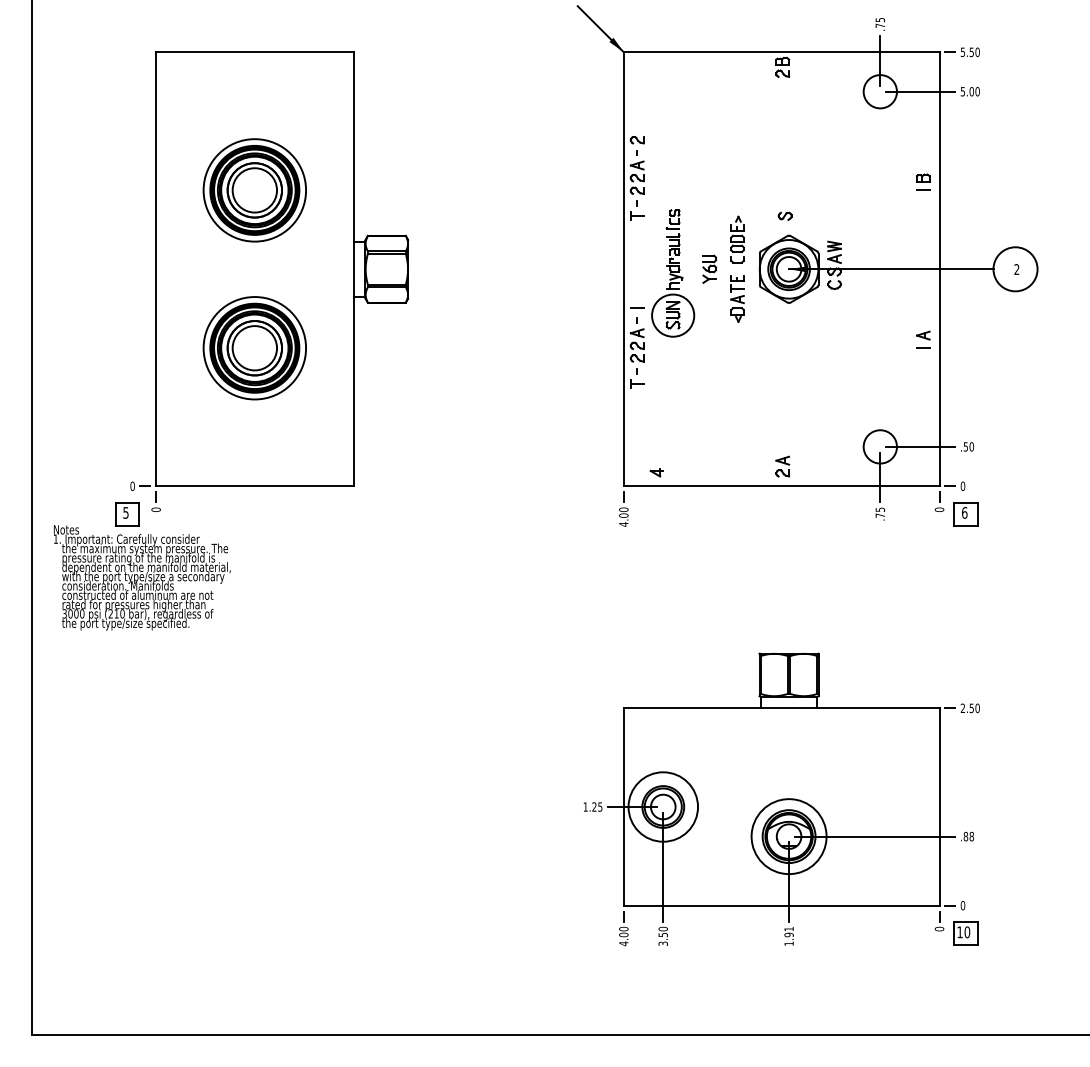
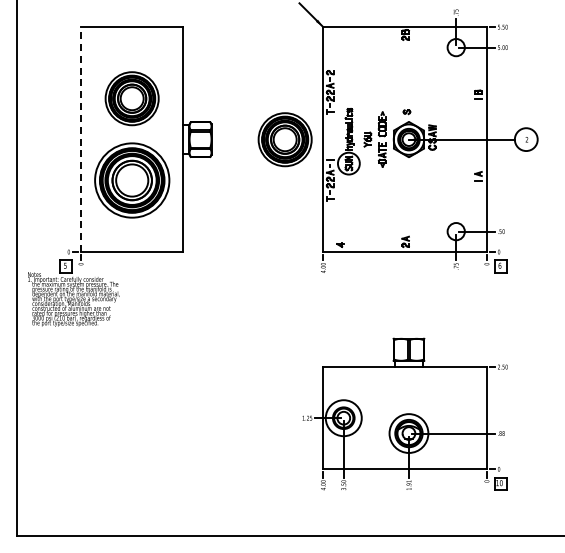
line: (157, 269) -> (81, 139), solid -> dashed
part: (548, 269) -> (284, 139), added
part: (253, 348) -> (131, 180), size x1.4

